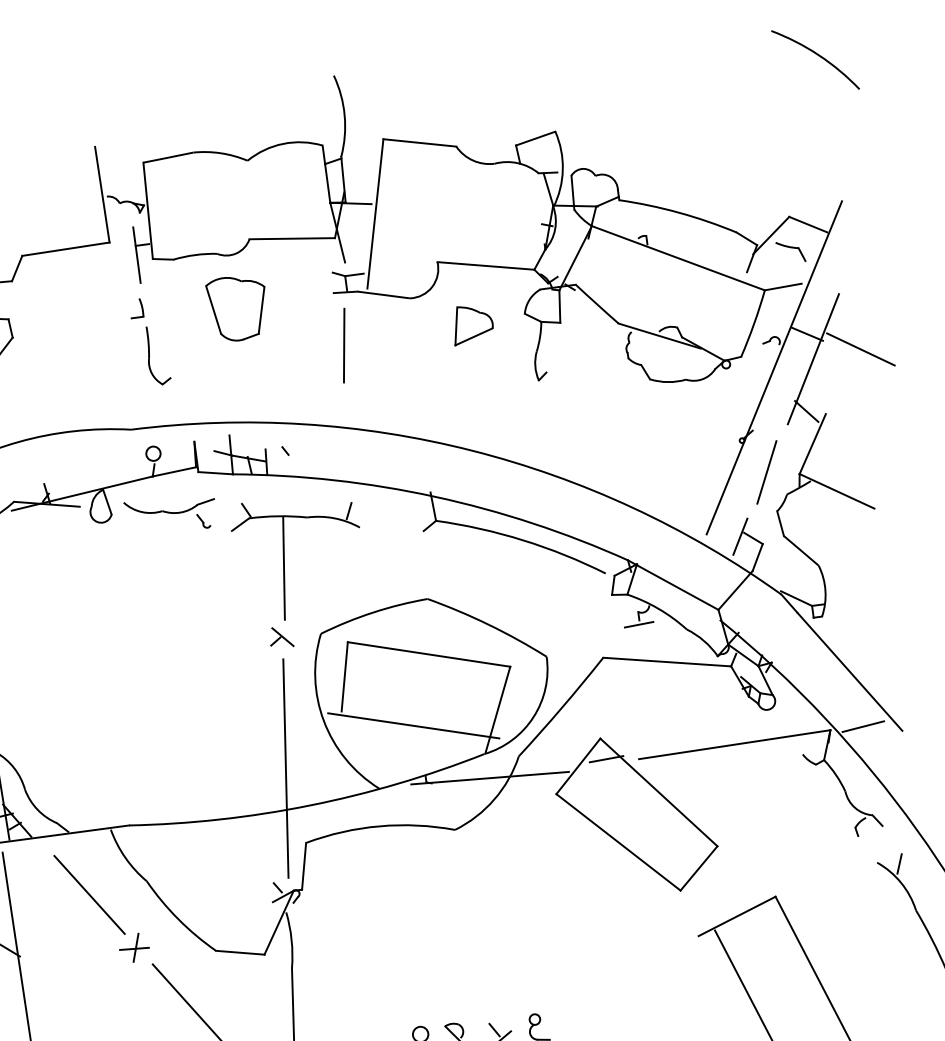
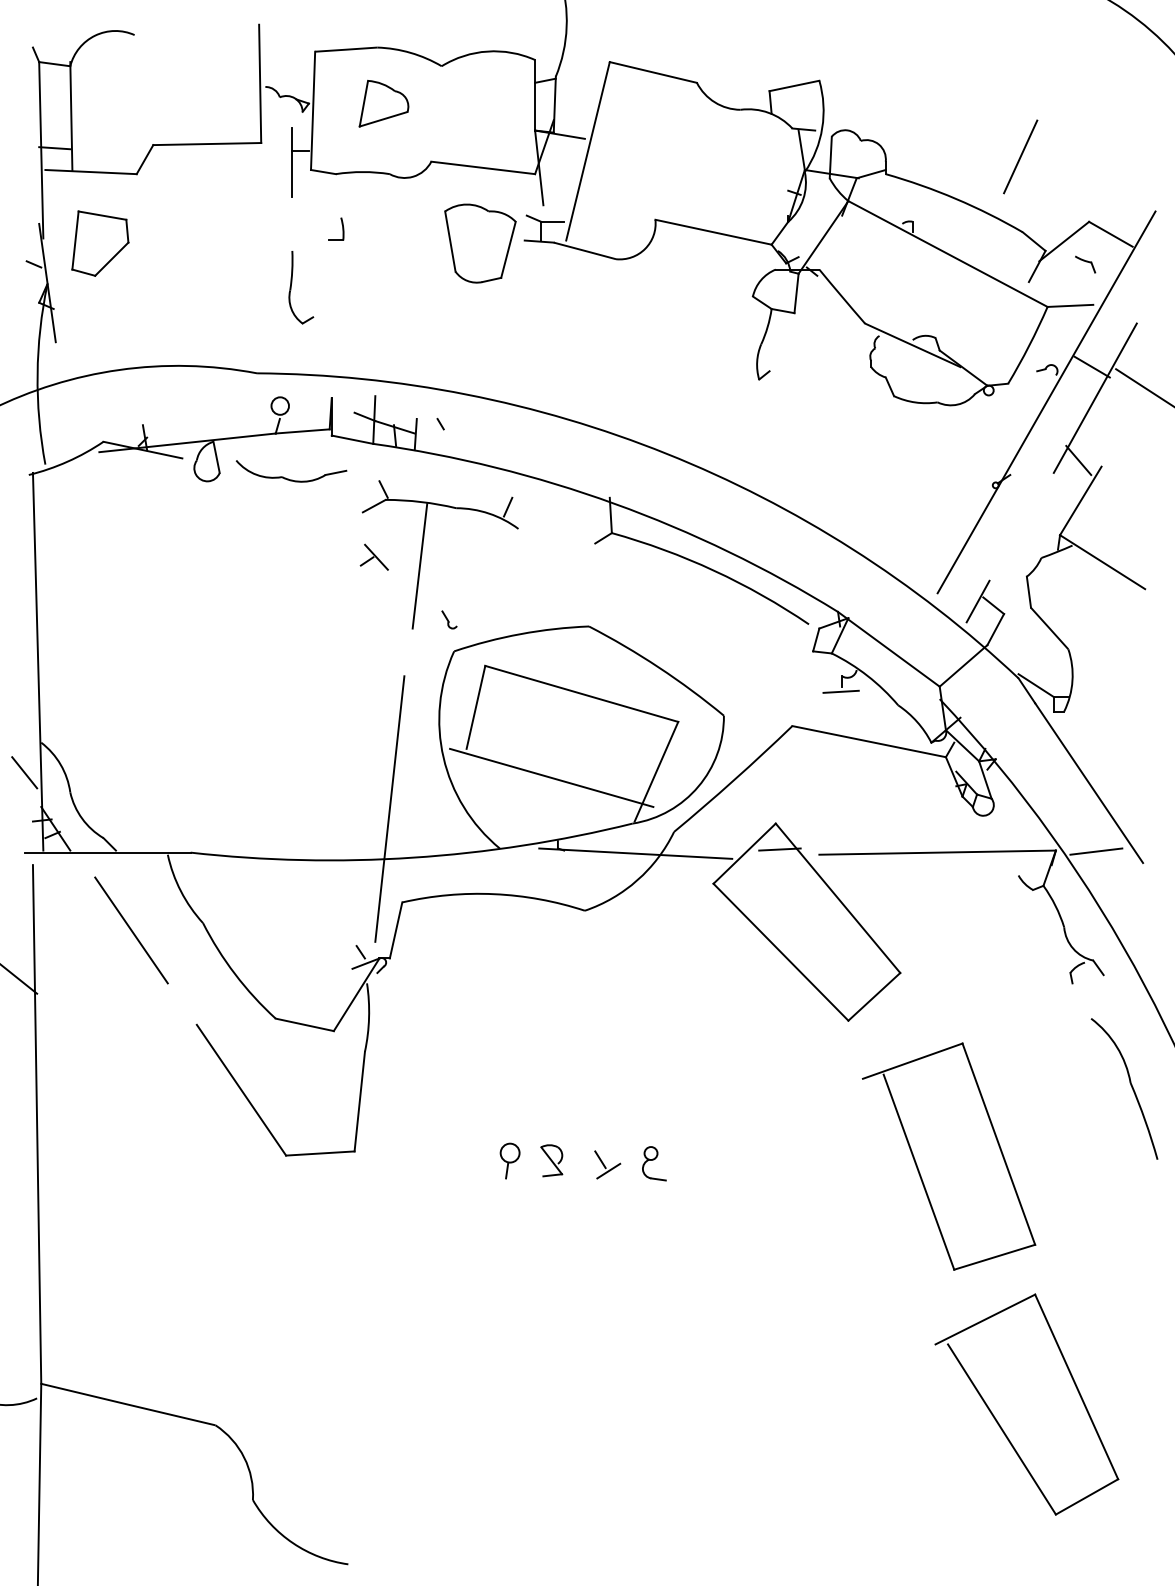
part: (790, 251) -> (1085, 264), size x0.6
part: (136, 307) -> (336, 228), moved
part: (238, 308) -> (480, 243), moved
part: (472, 324) -> (383, 103), moved
line: (343, 345) -> (528, 305), removed
line: (766, 472) -> (1020, 156), moved
part: (203, 520) -> (449, 619), moved
part: (280, 636) -> (373, 556), moved
line: (899, 863) -> (1118, 1023), removed
part: (133, 947) -> (176, 1001), removed

